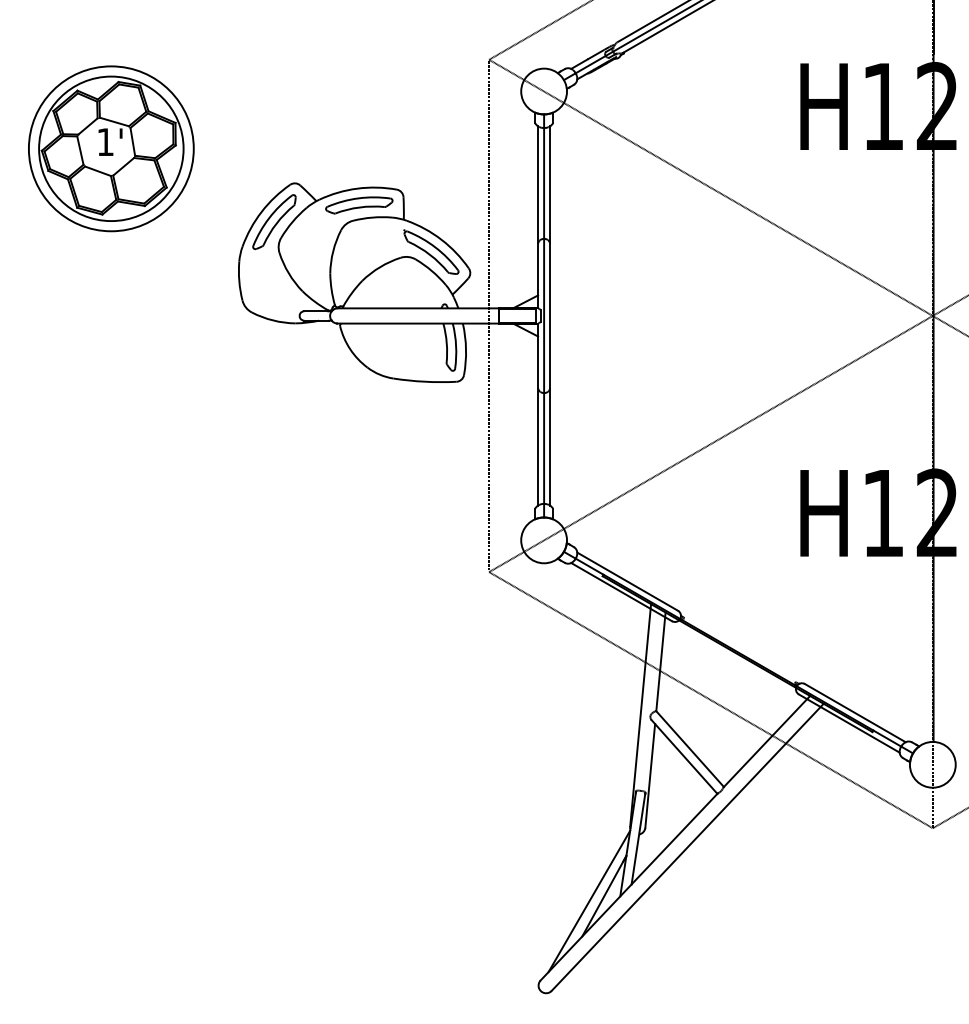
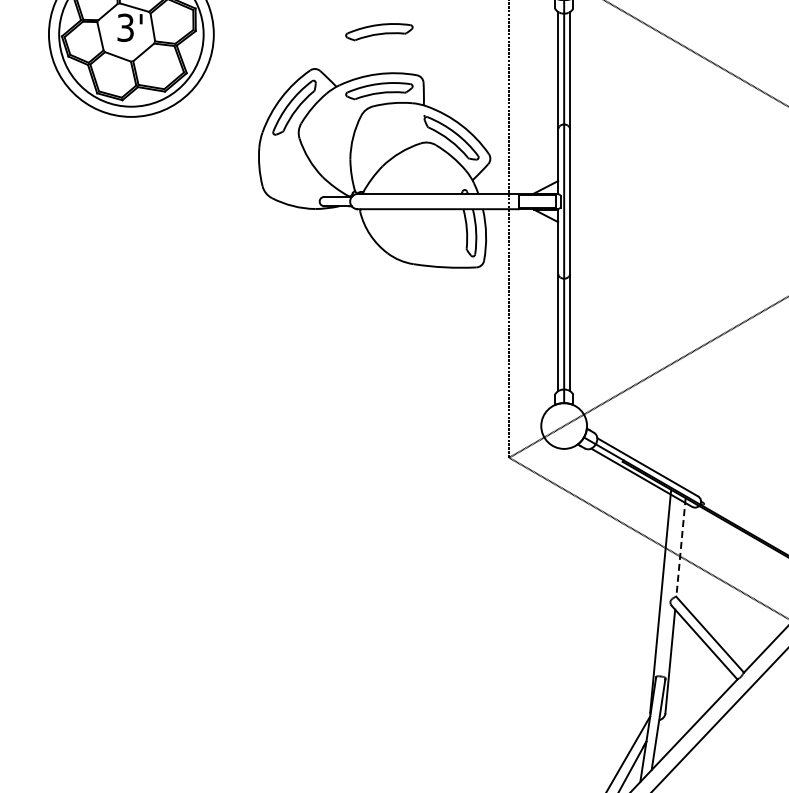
text: (105, 142) -> (125, 28), 1' -> 3'
part: (359, 146) -> (379, 32), added
line: (660, 661) -> (680, 547), solid -> dashed

